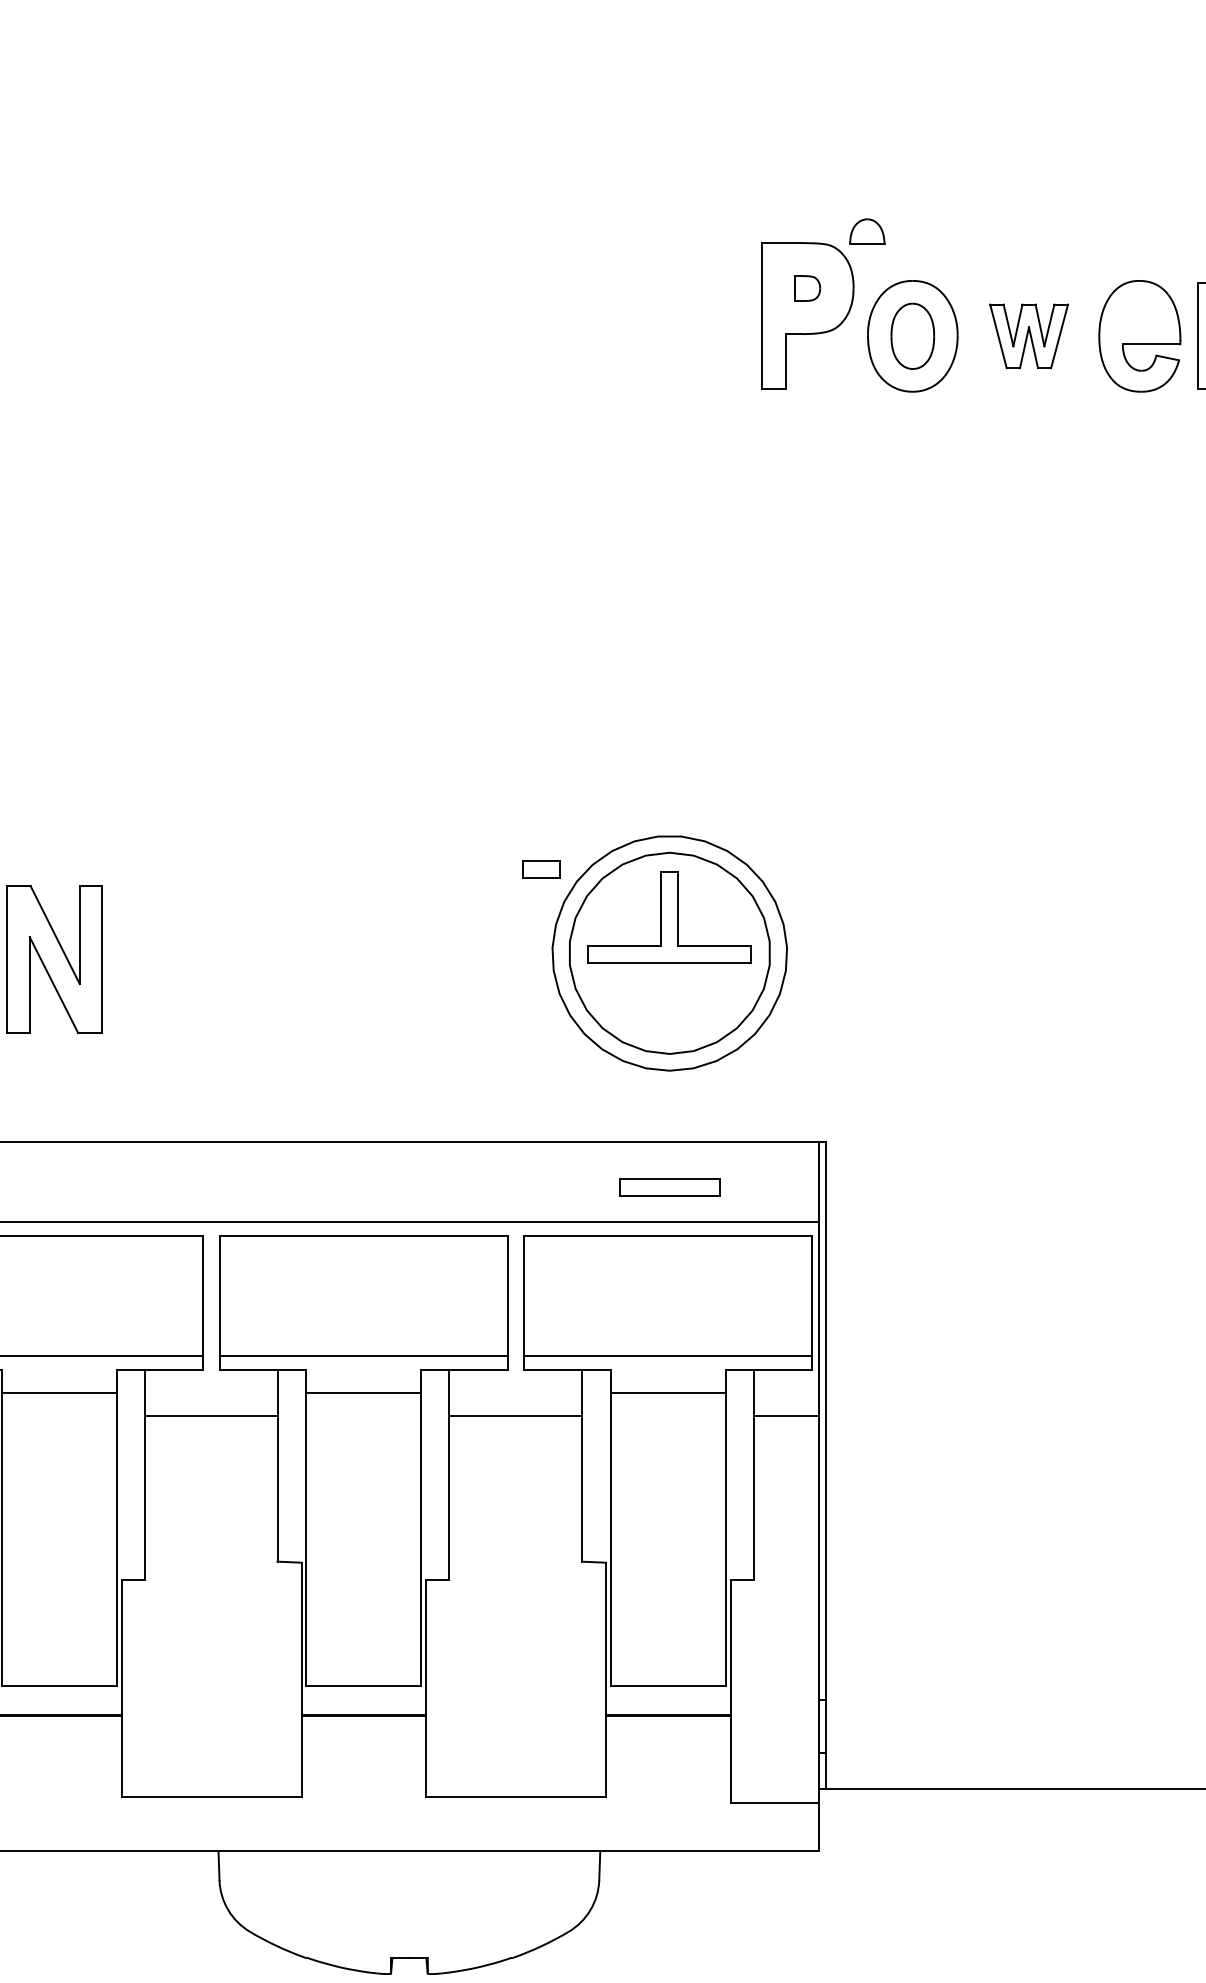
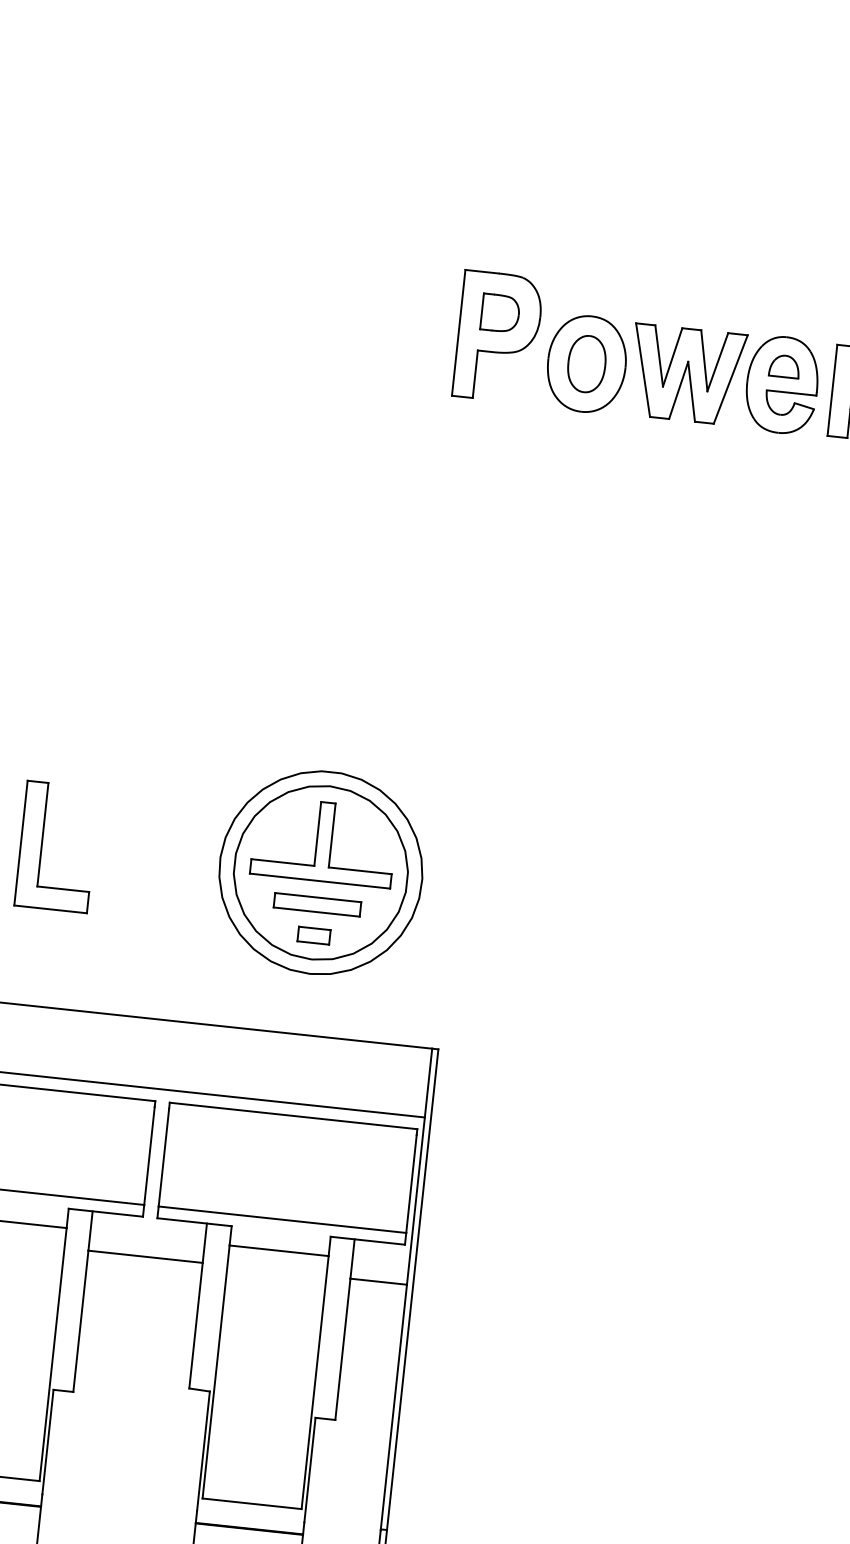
part: (867, 231) -> (784, 366), moved
part: (807, 288) -> (500, 313), size x1.67
part: (1028, 336) -> (686, 374), size x1.67
part: (541, 869) -> (313, 935), moved
part: (346, 955) -> (42, 844), added
part: (669, 1187) -> (317, 904), moved

